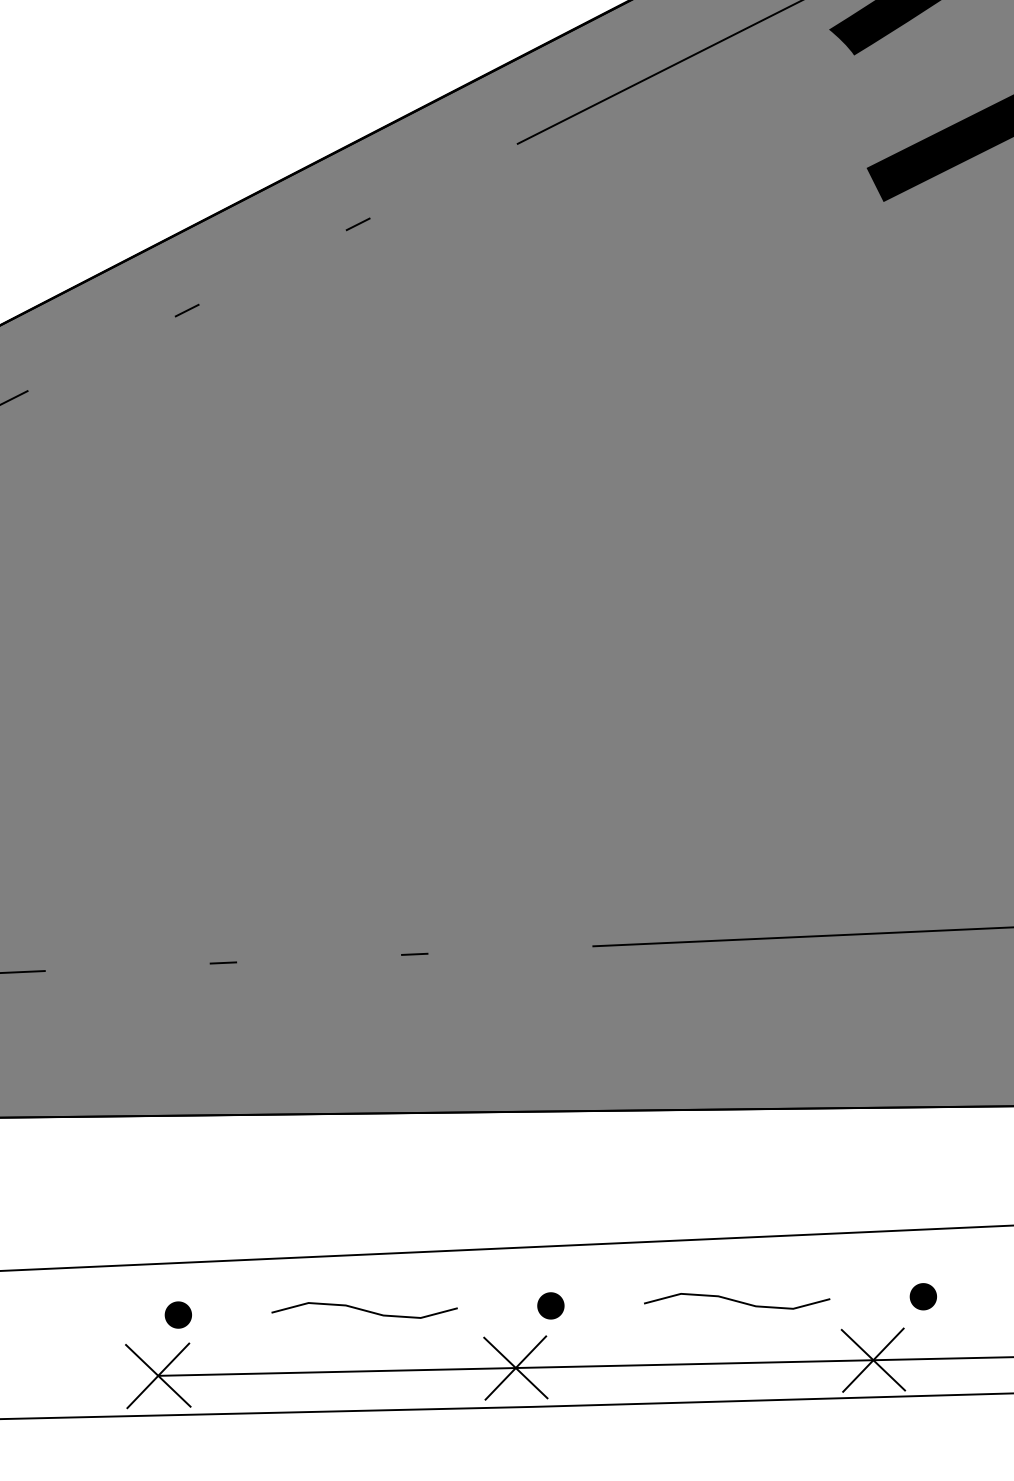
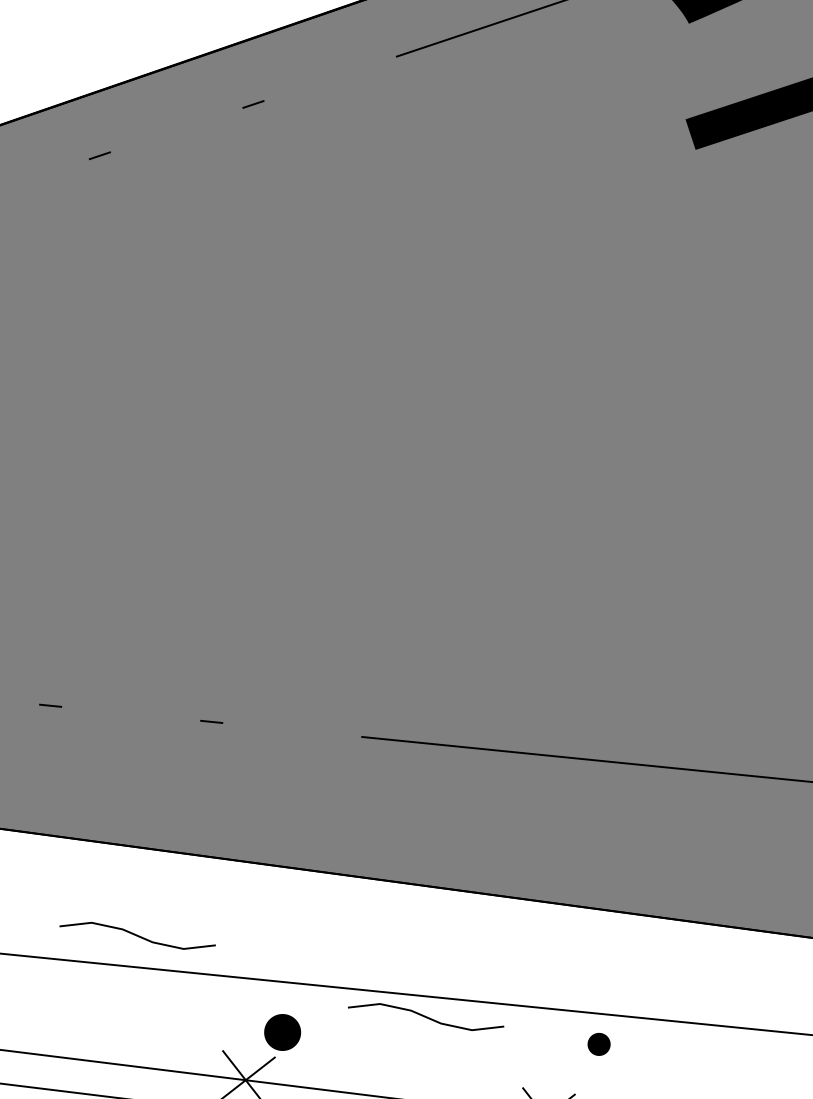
part: (922, 1296) -> (598, 1044), moved
curve: (737, 1301) -> (426, 1017), moved
part: (550, 1305) -> (282, 1032), size x1.6
curve: (364, 1310) -> (137, 935), moved

